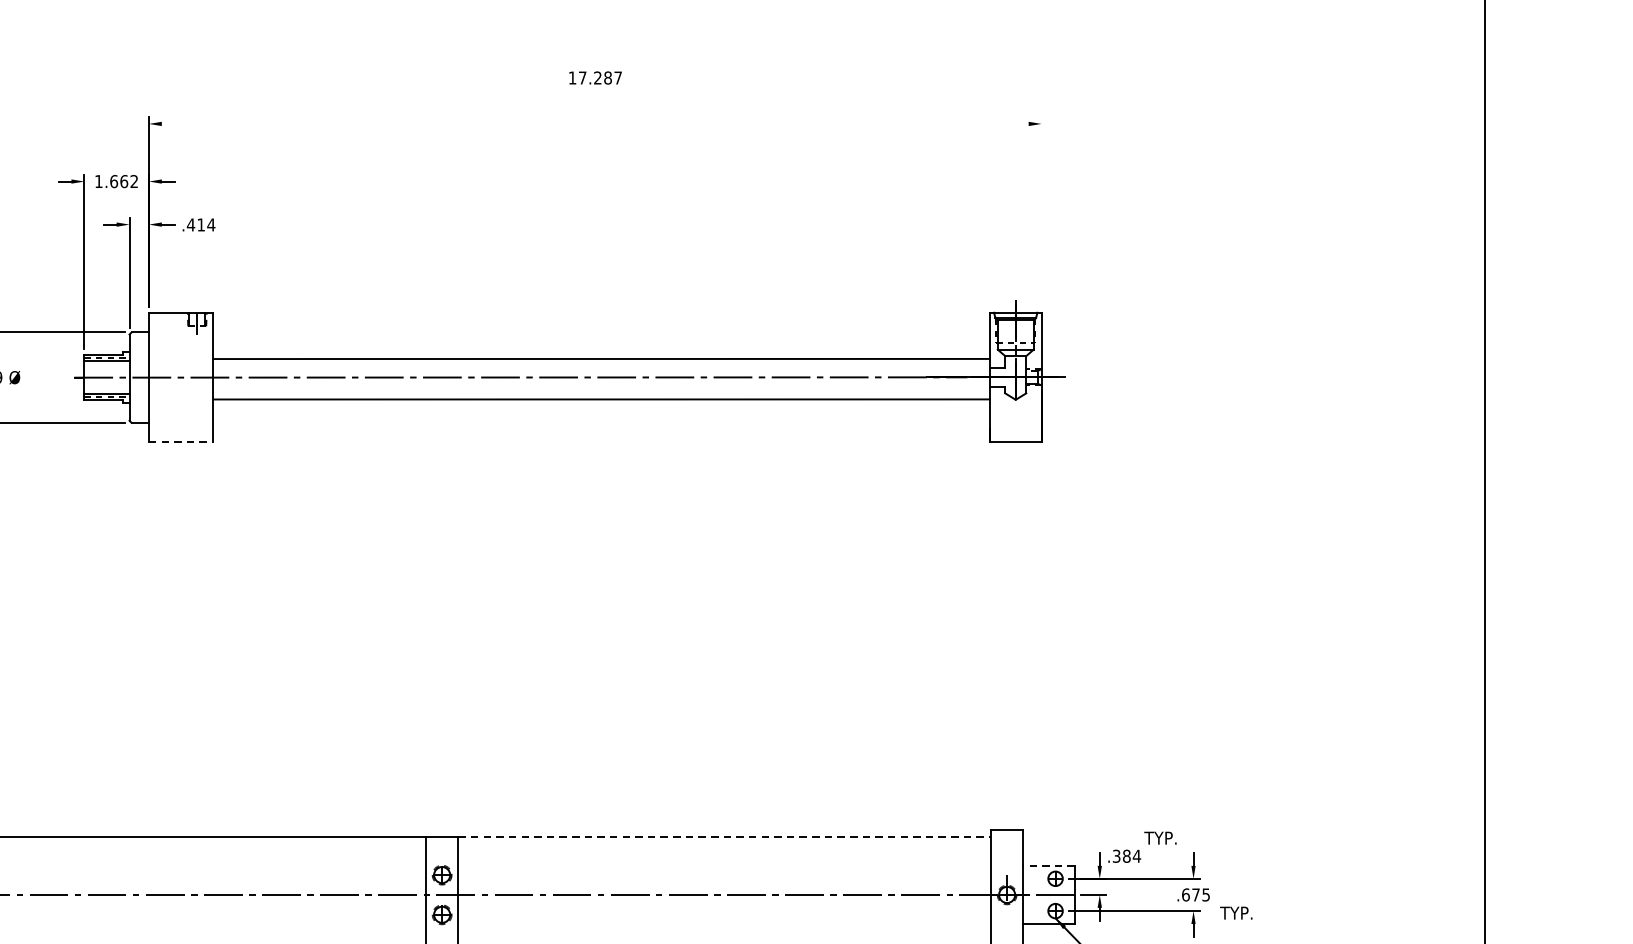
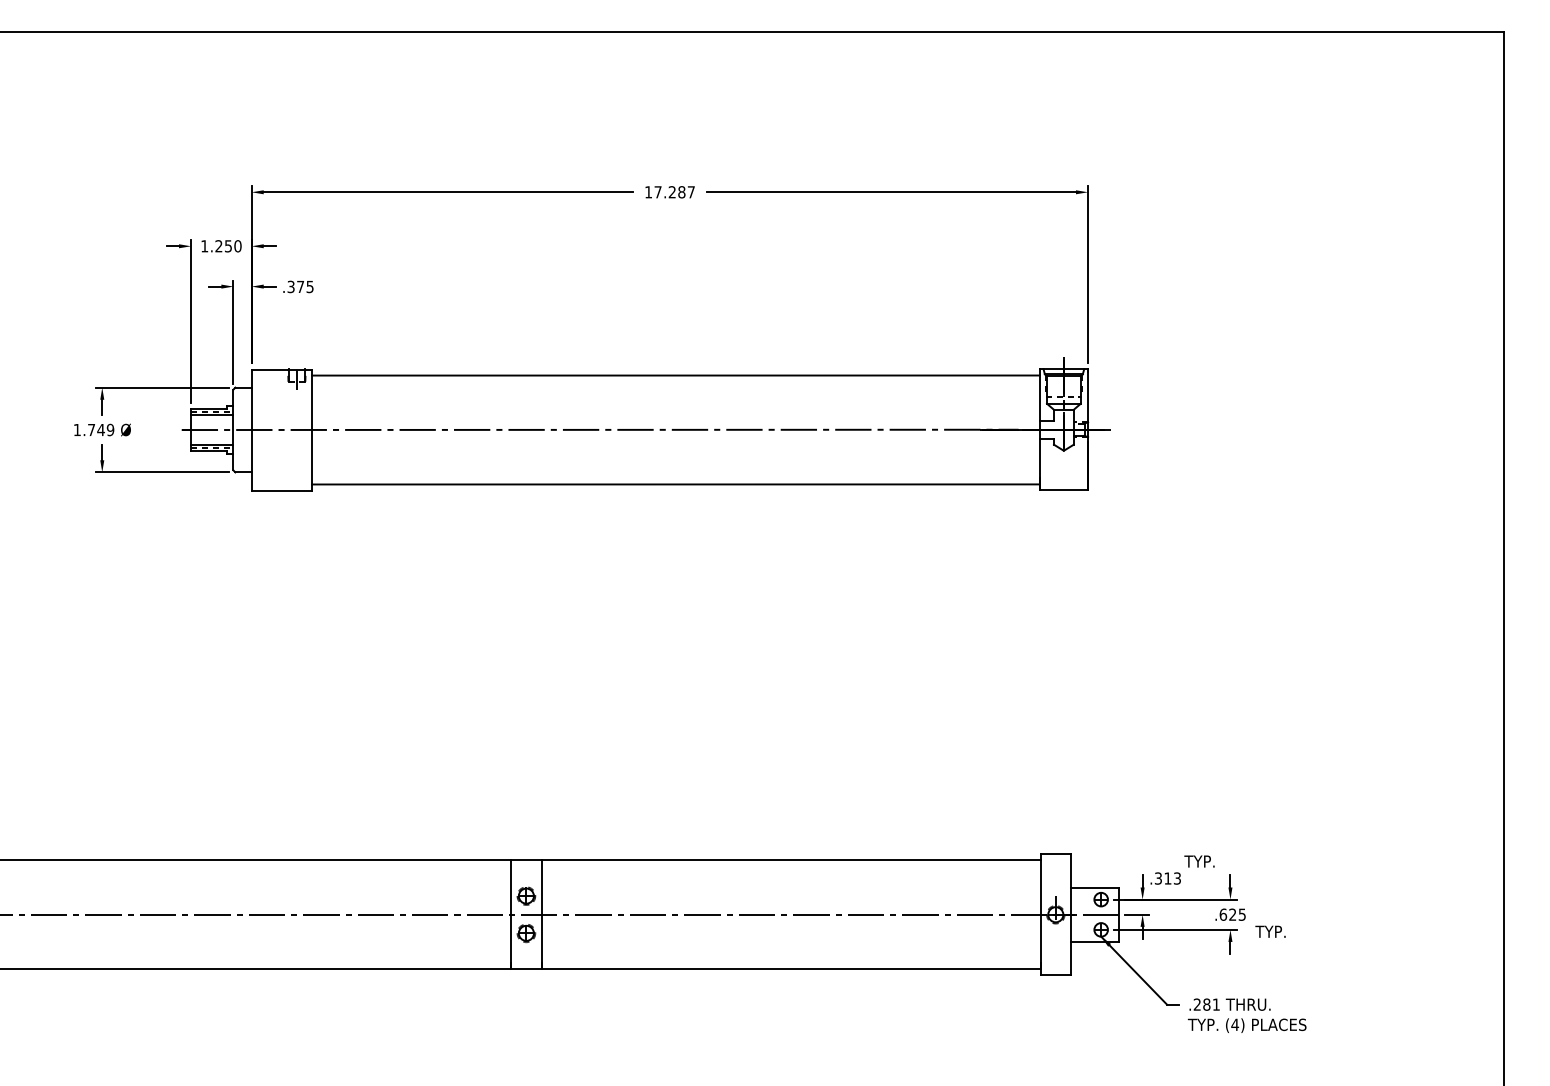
text: (594, 78) -> (669, 192), moved
line: (359, 124) -> (448, 192), added
line: (830, 124) -> (890, 192), added
text: (124, 181) -> (228, 246), 1.662 -> 1.250
line: (1042, 211) -> (1088, 274), added
text: (201, 224) -> (300, 286), .414 -> .375
line: (601, 358) -> (675, 375), moved
line: (601, 399) -> (675, 484), moved
line: (181, 442) -> (282, 490), dashed -> solid
line: (725, 837) -> (791, 860), dashed -> solid
text: (1131, 856) -> (1172, 878), .384 -> .313
line: (1048, 865) -> (1094, 887), dashed -> solid
text: (1195, 894) -> (1232, 914), .675 -> .625

